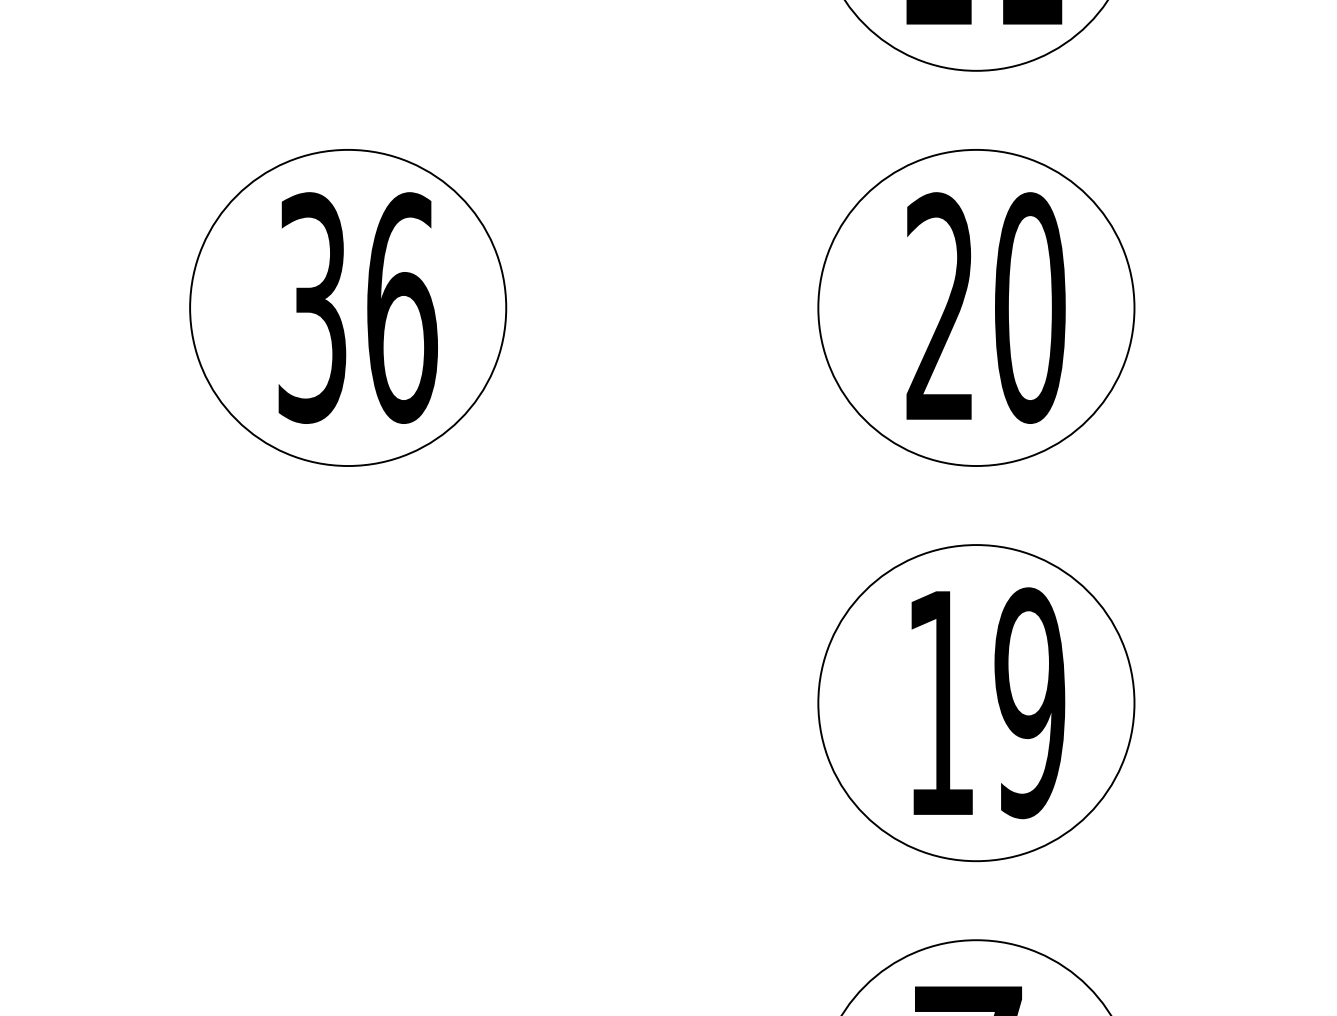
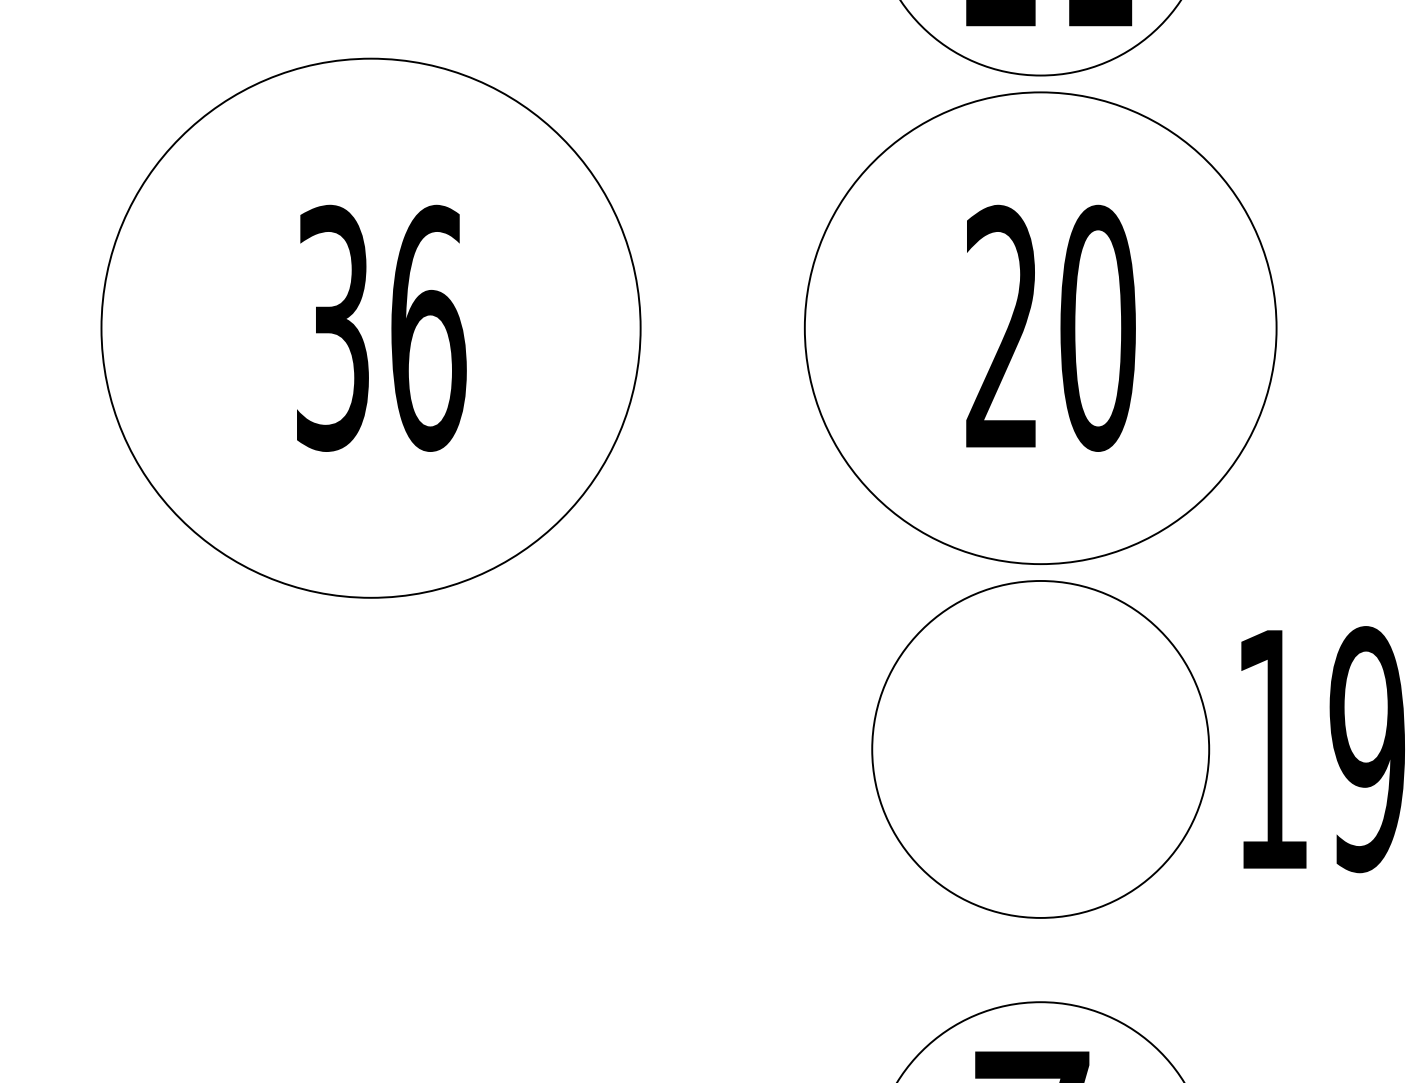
circle: (348, 307) -> (371, 327), size x1.6
circle: (976, 307) -> (1040, 327), size x1.4
text: (988, 703) -> (1323, 749), moved

